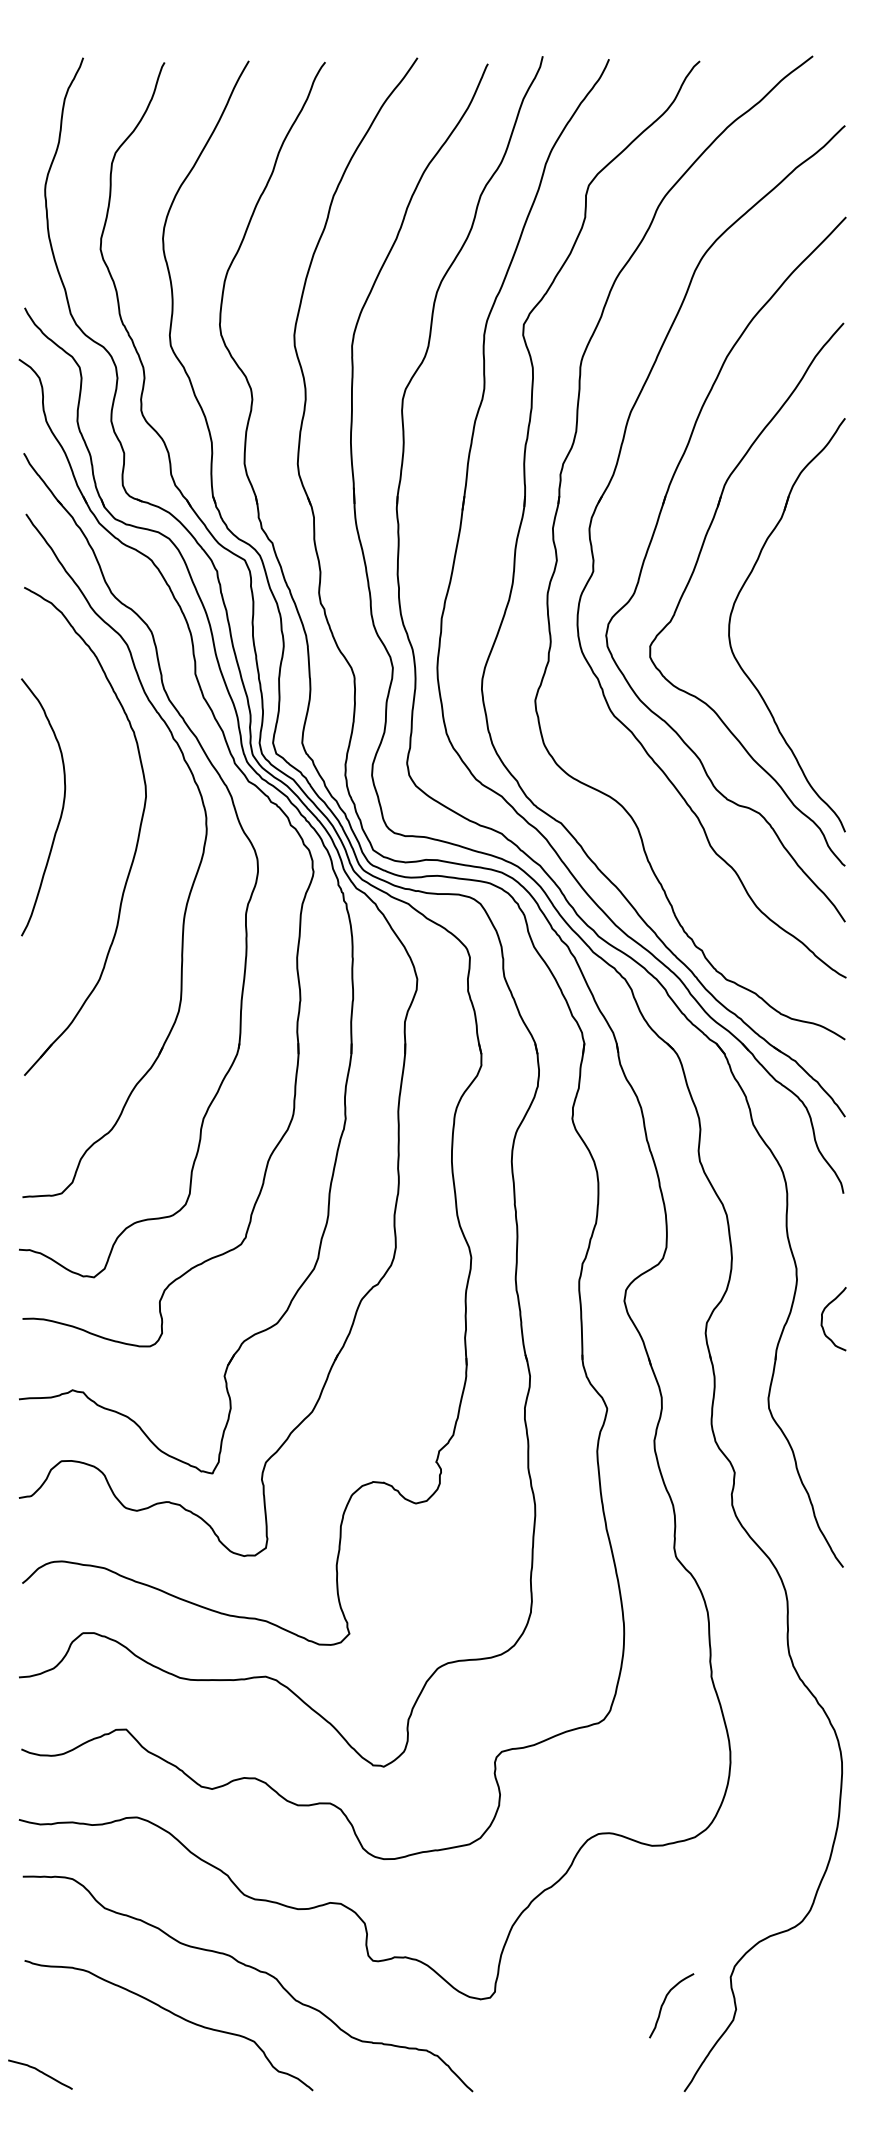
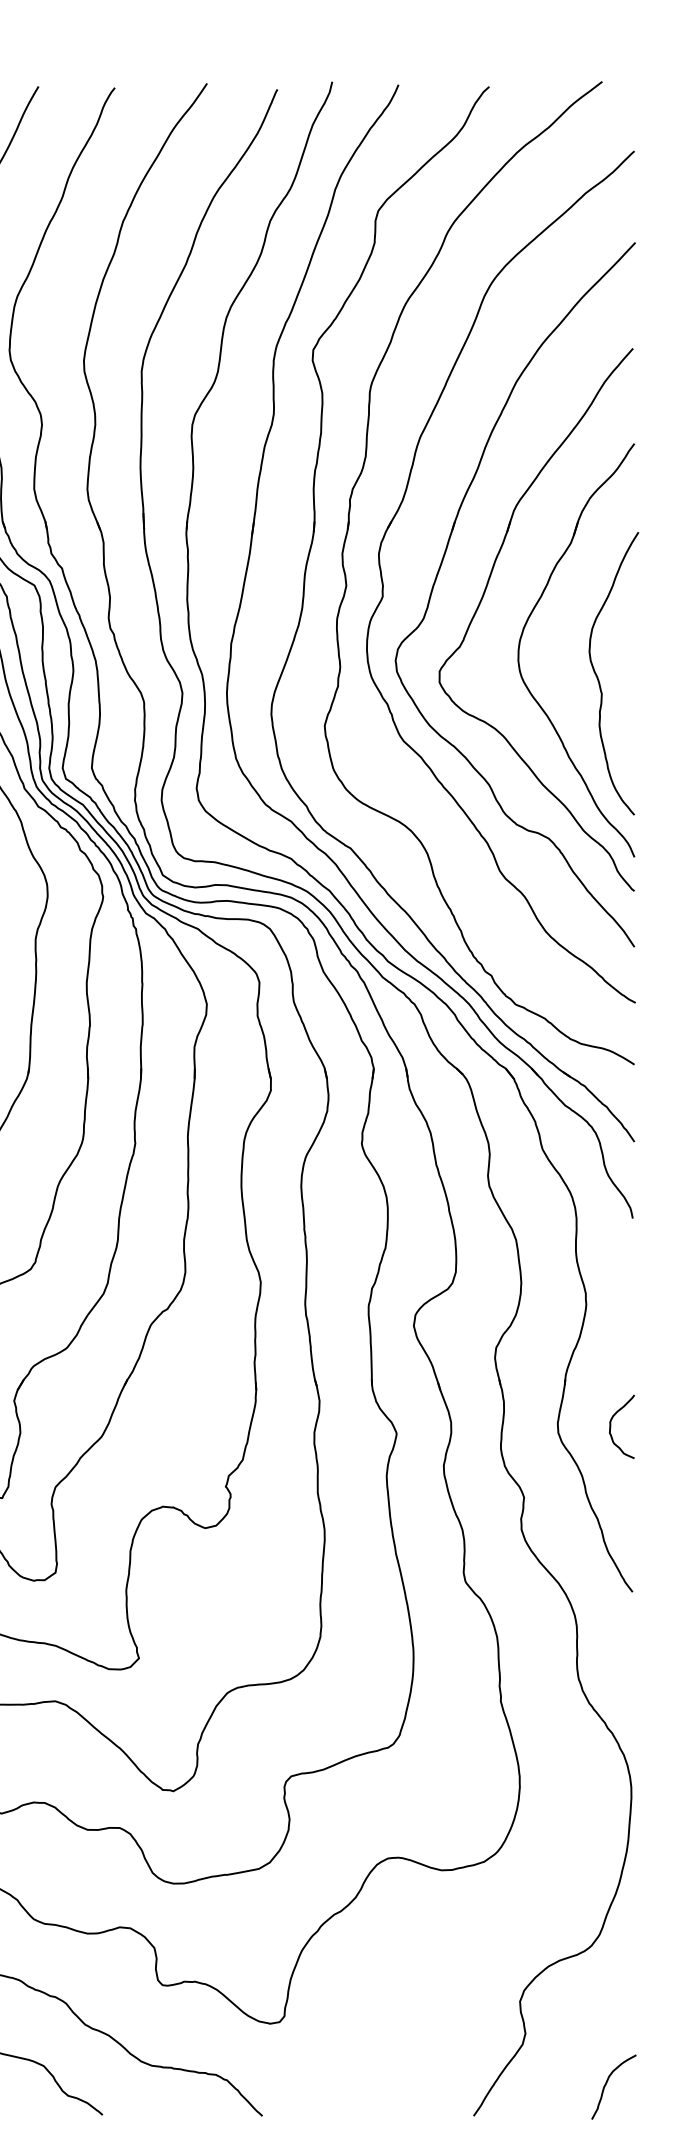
curve: (809, 652) -> (598, 677), added
curve: (822, 1319) -> (610, 1427), moved
curve: (665, 2001) -> (607, 2082), moved

